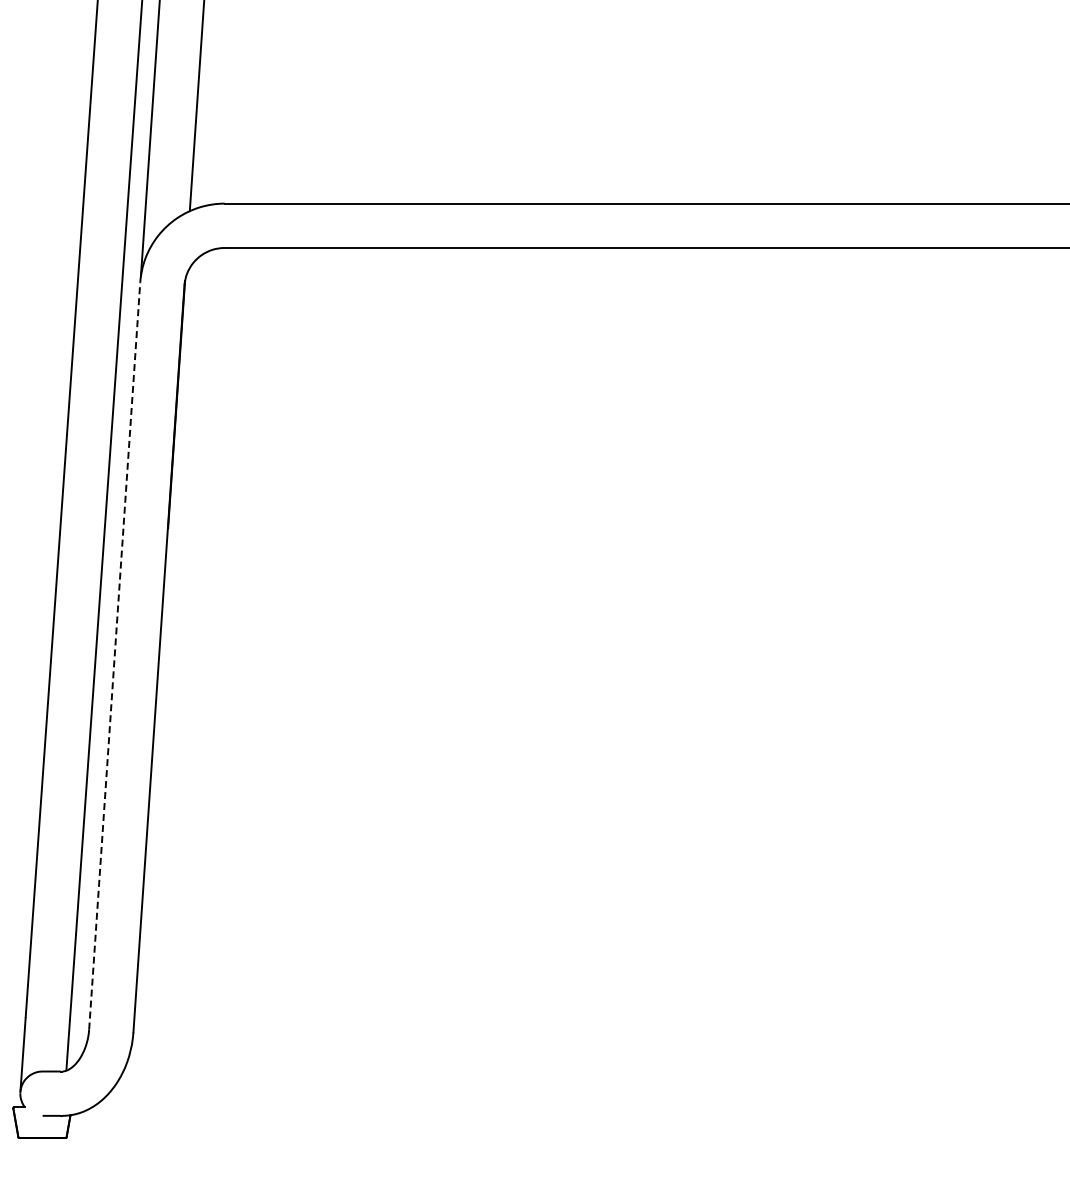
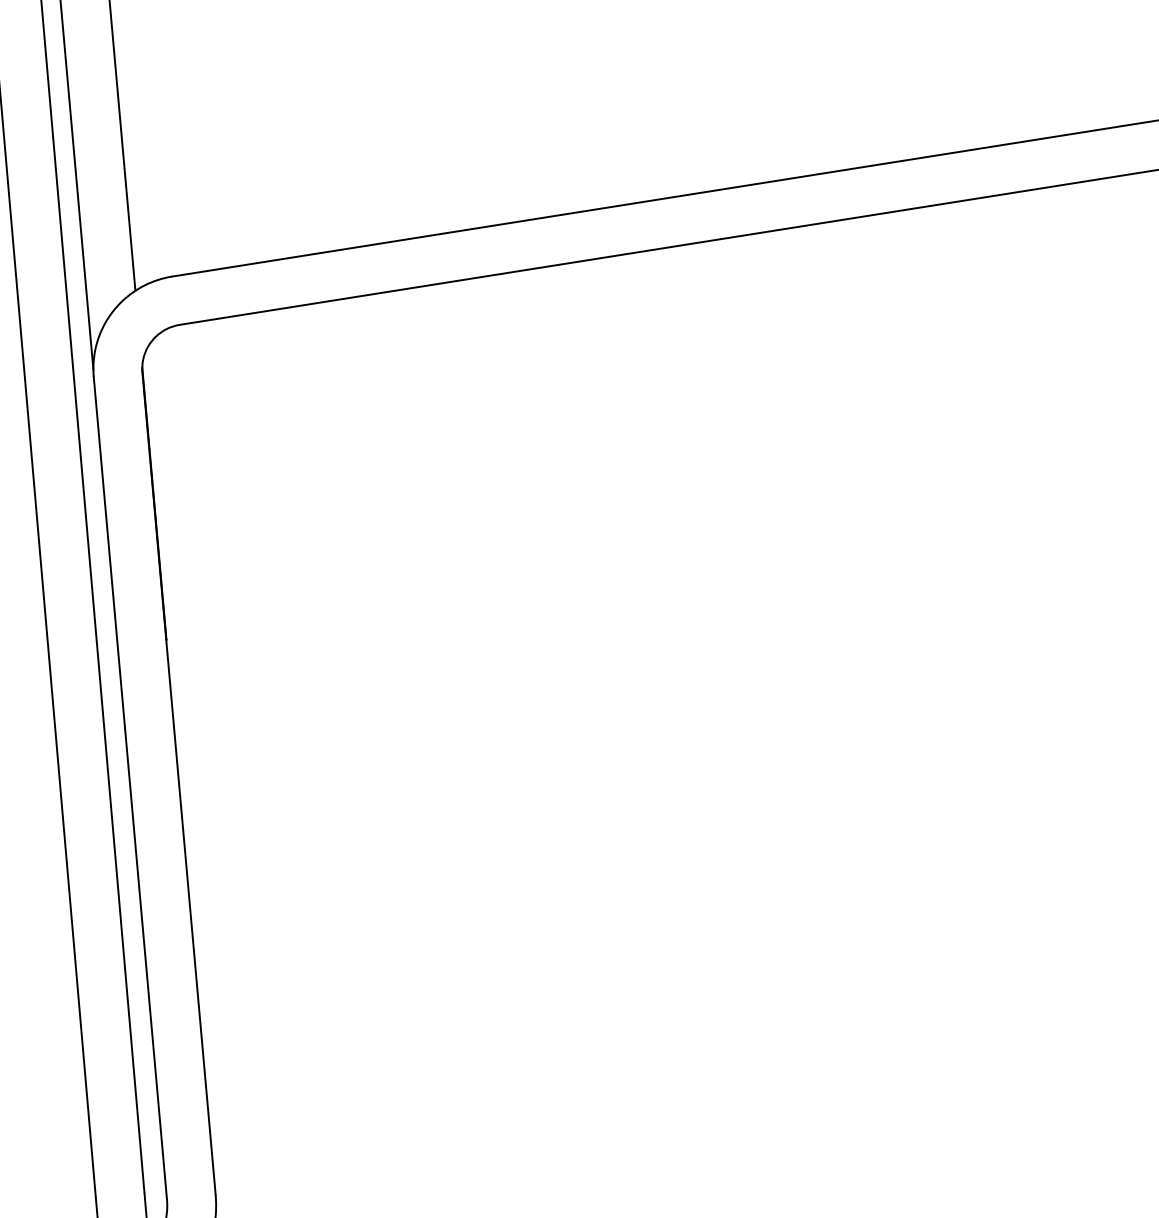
line: (114, 655) -> (130, 787), dashed -> solid

